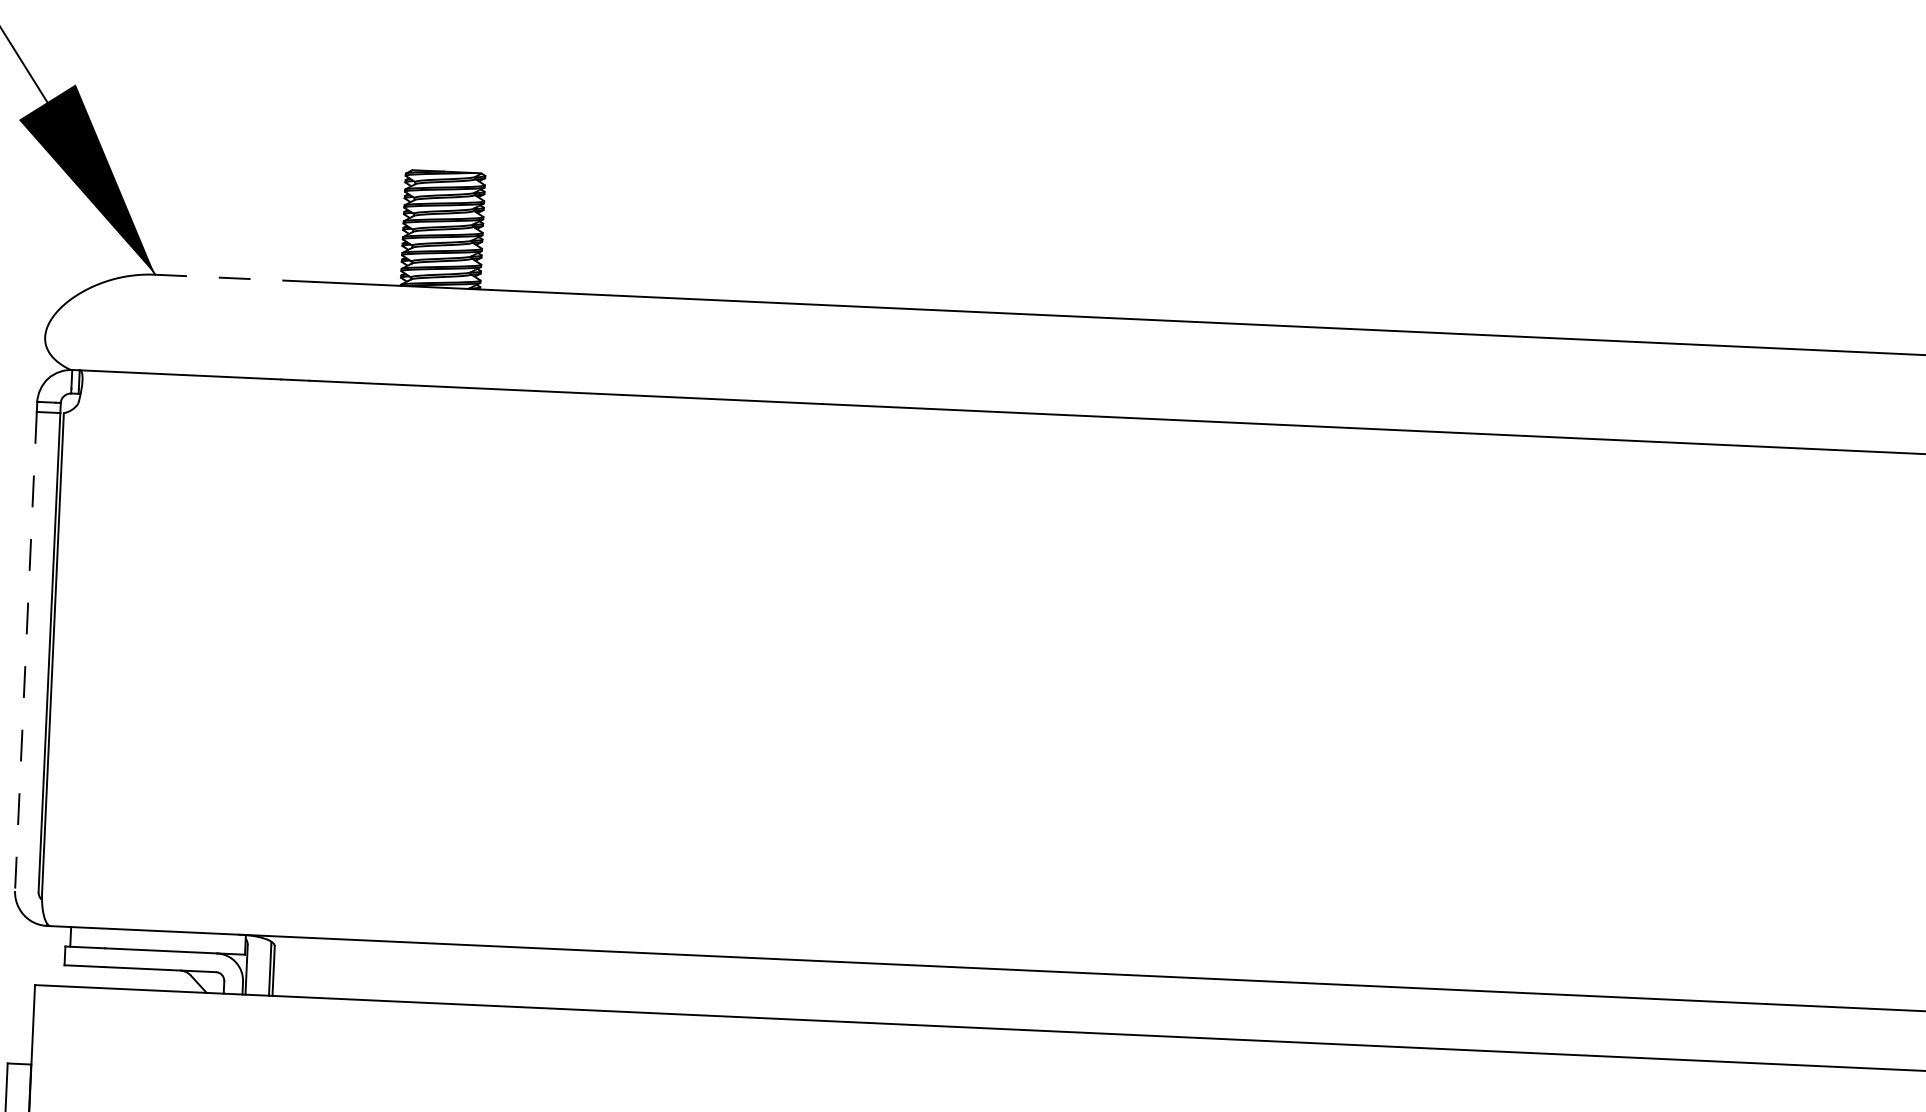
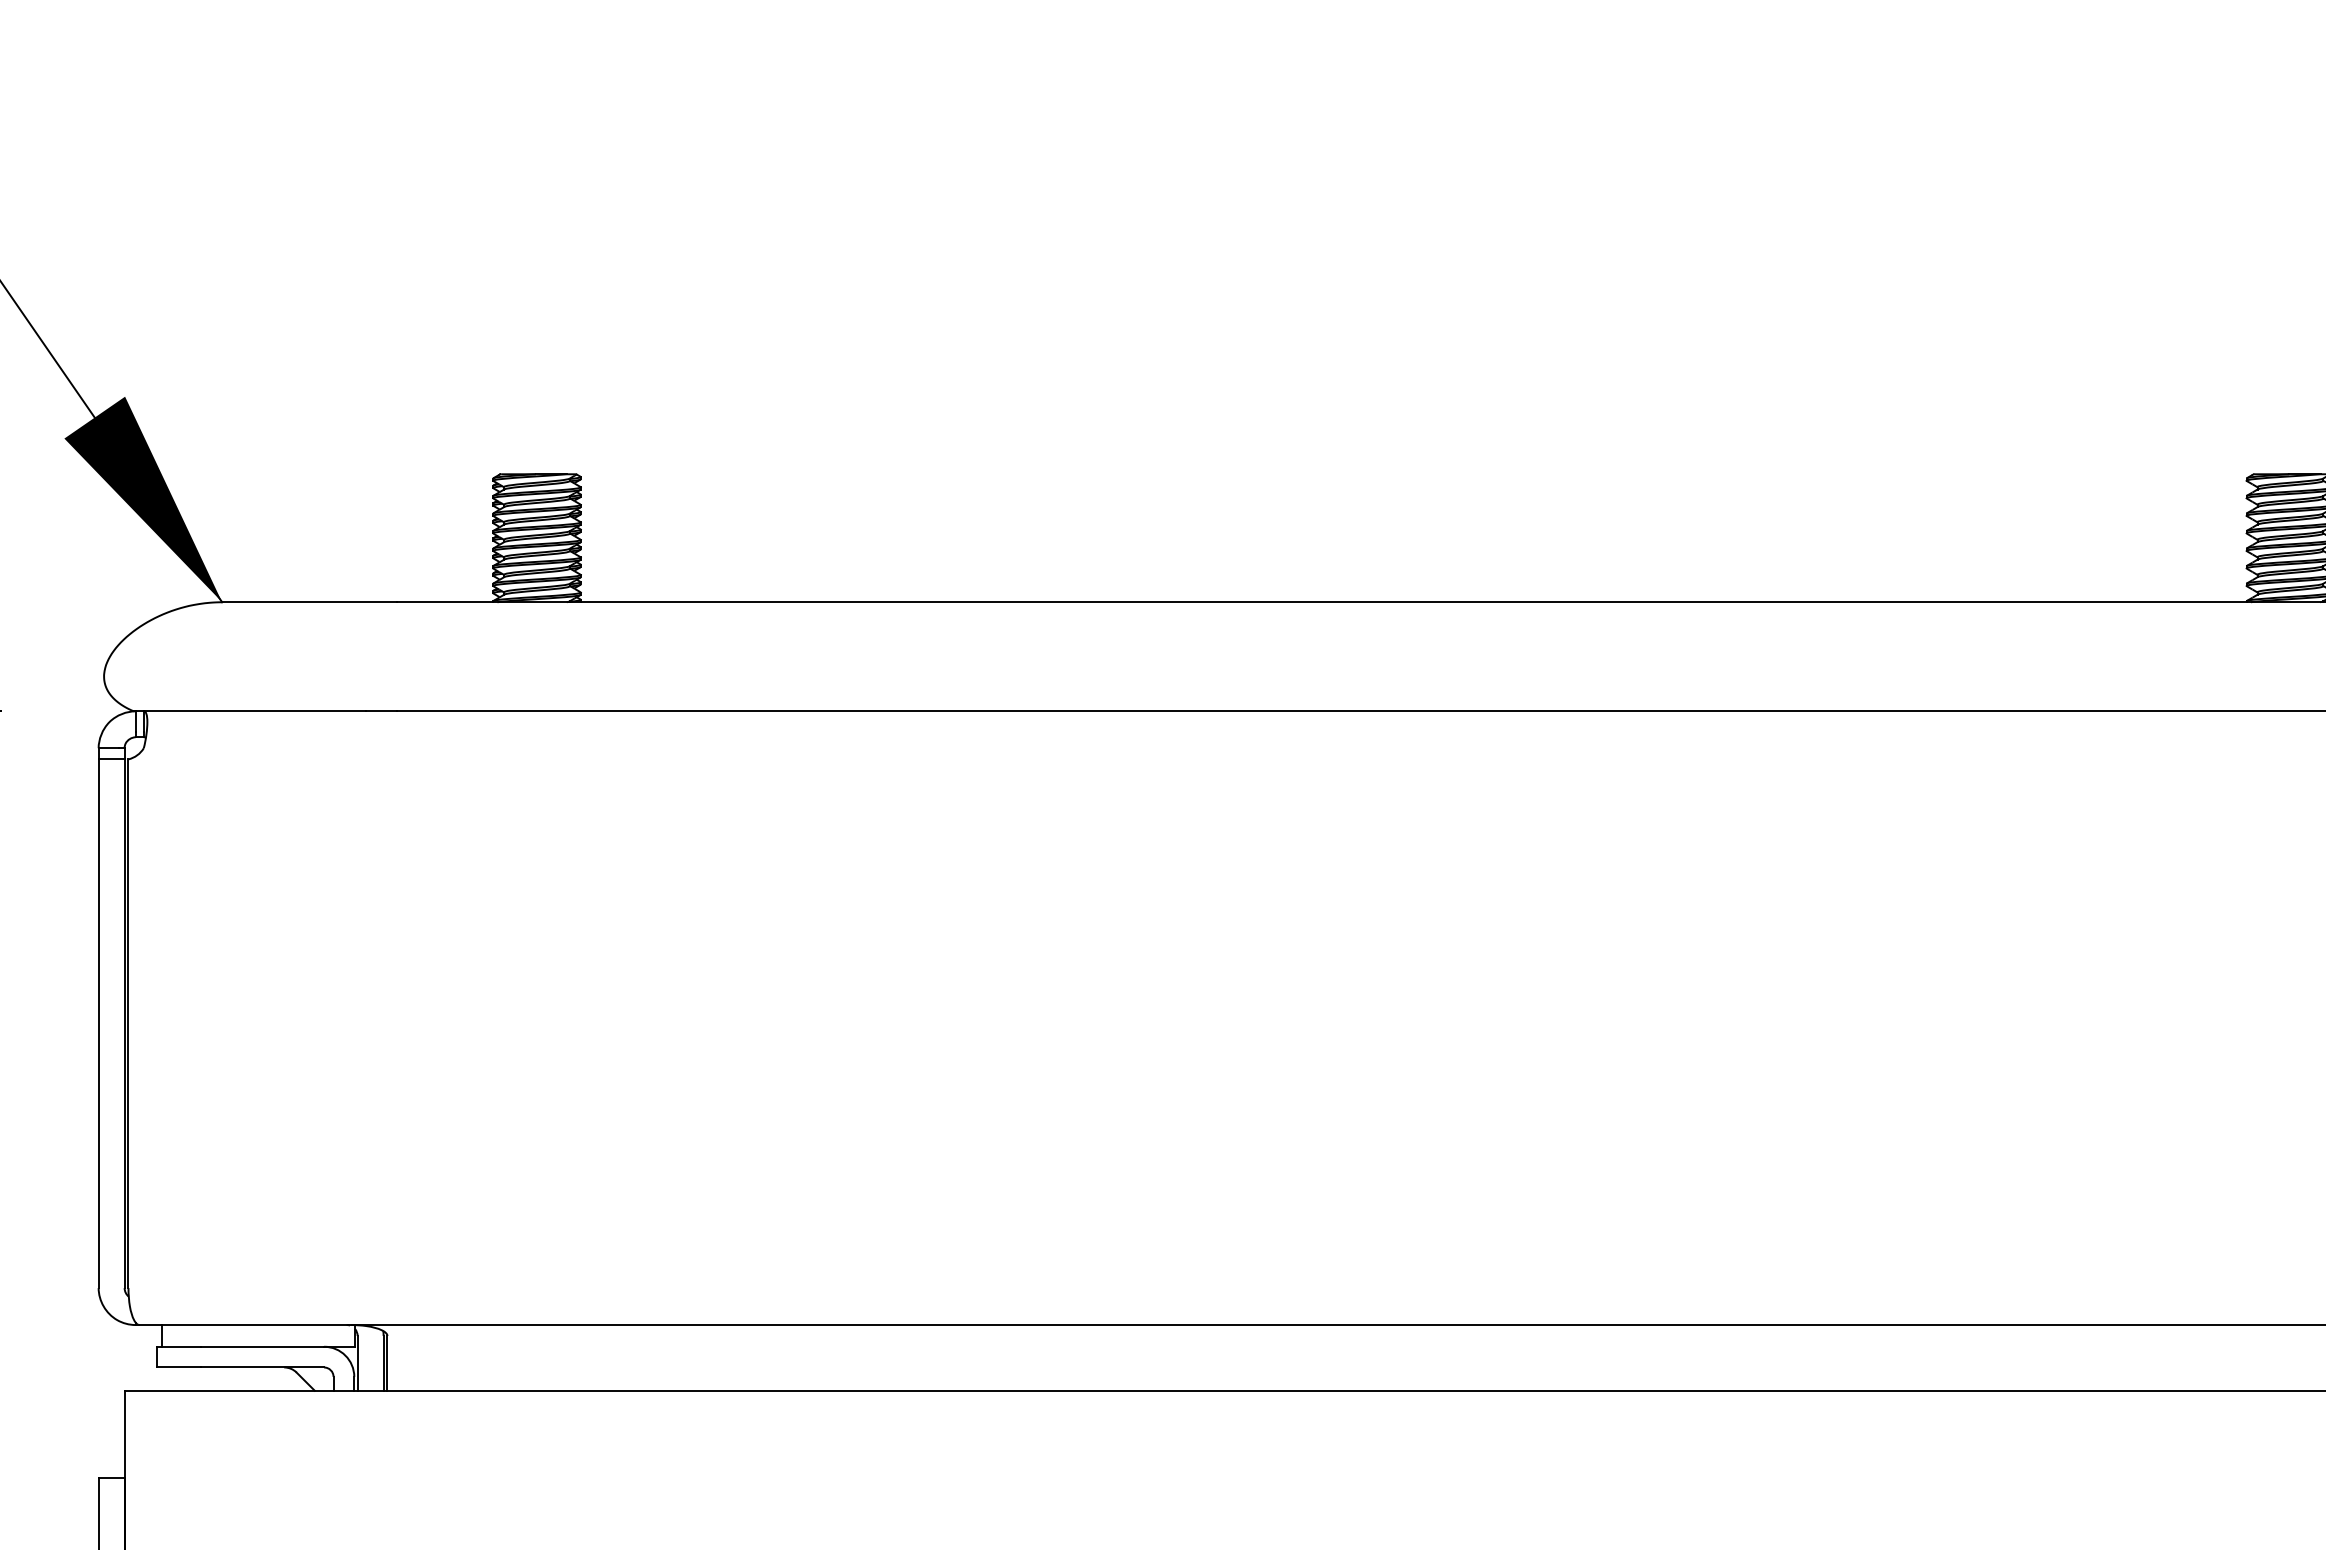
line: (234, 278) -> (309, 602), dashed -> solid
line: (25, 652) -> (98, 1024), dashed -> solid

